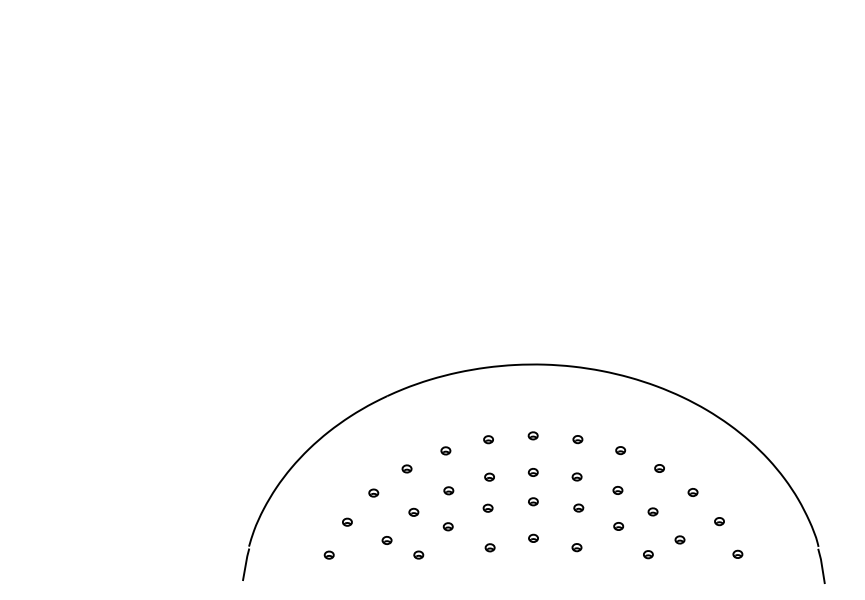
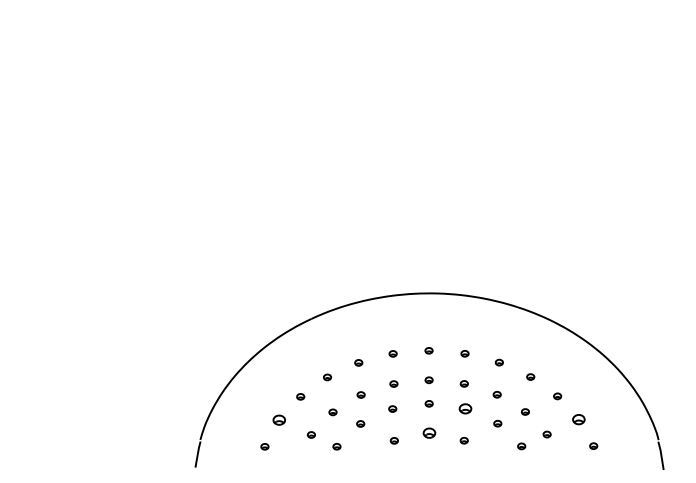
part: (578, 507) -> (465, 408), size x1.6
part: (718, 521) -> (578, 419), size x1.6
part: (347, 522) -> (279, 420), size x1.6
part: (532, 538) -> (428, 433), size x1.6

